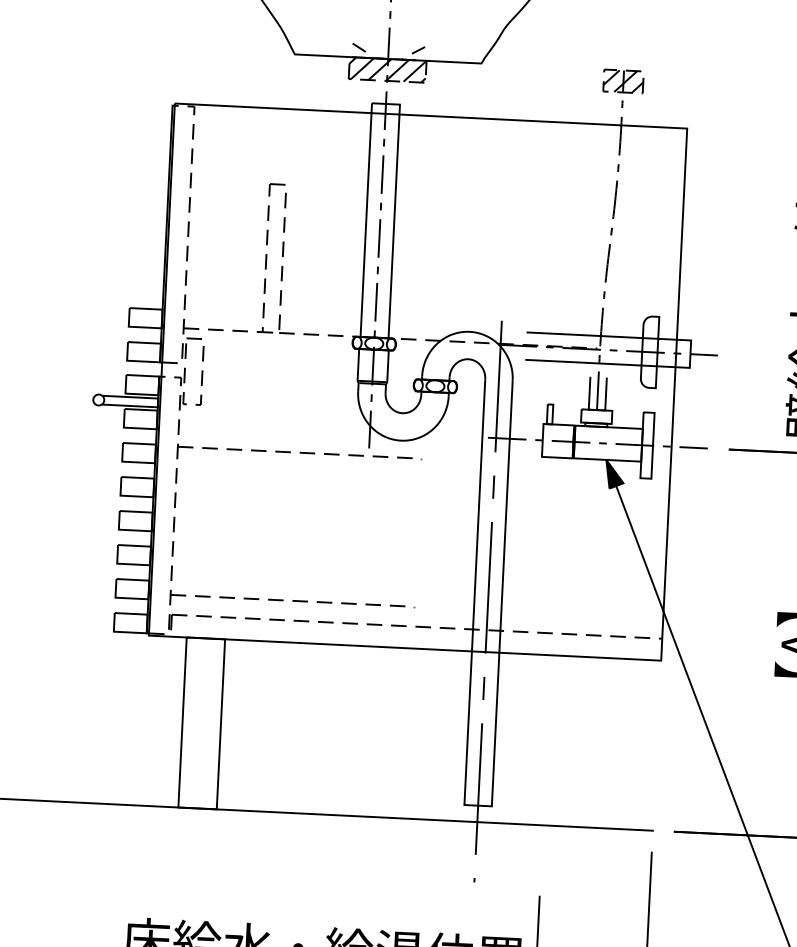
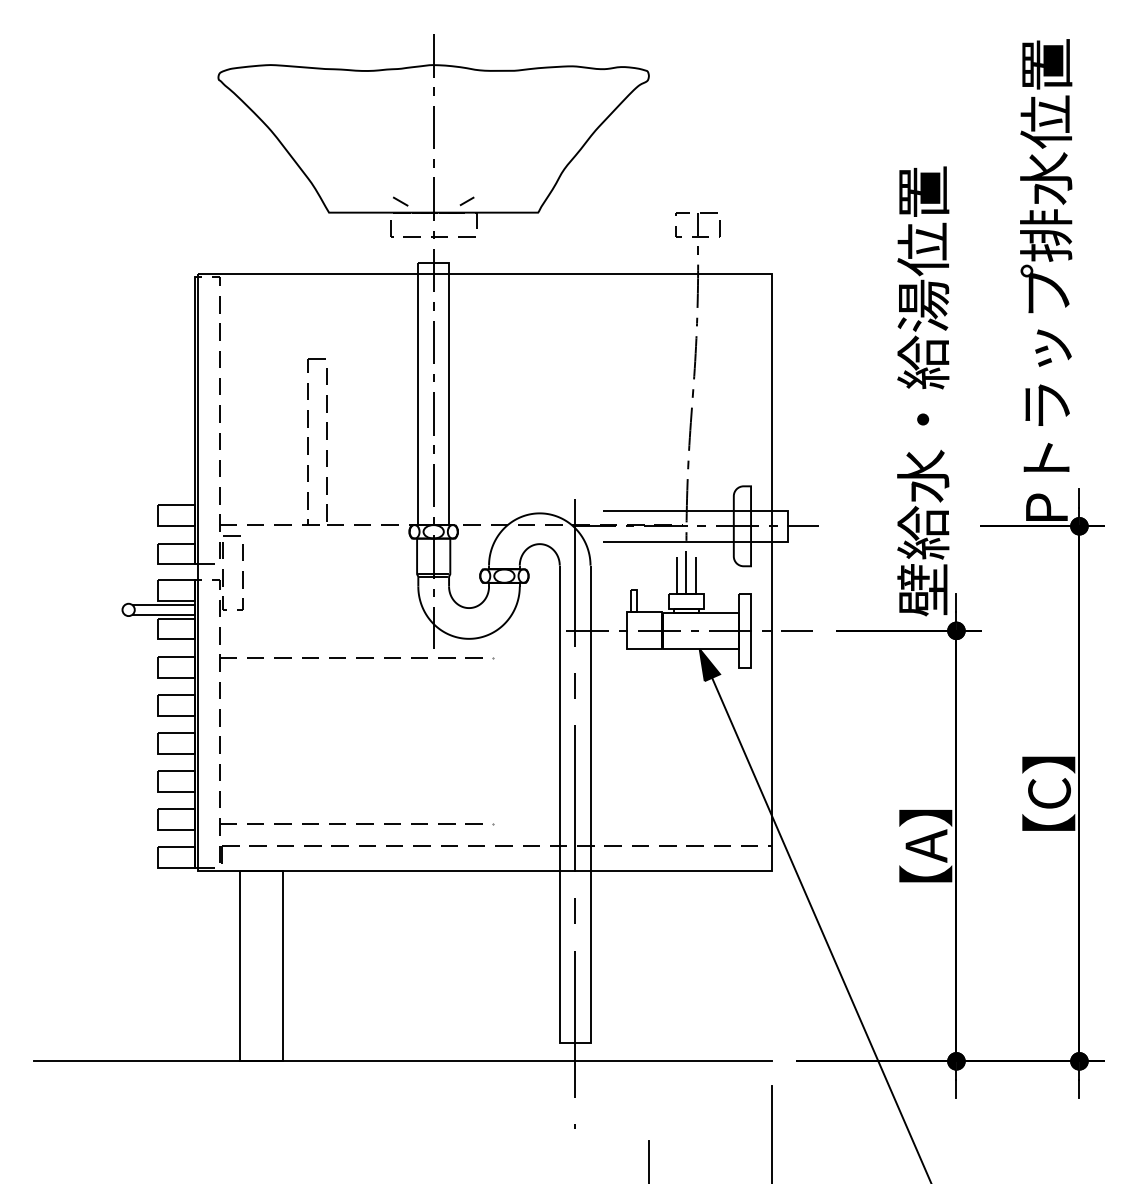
hatch: (387, 69) -> (433, 224), removed
hatch: (623, 81) -> (698, 224), removed

